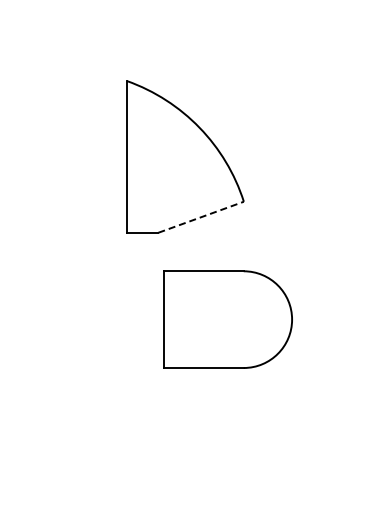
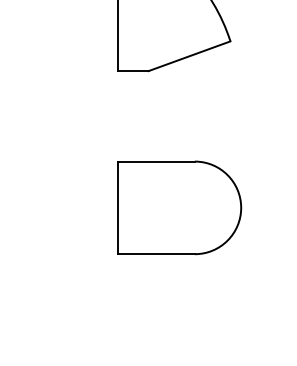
line: (201, 217) -> (189, 56), dashed -> solid
part: (227, 319) -> (179, 207), moved

